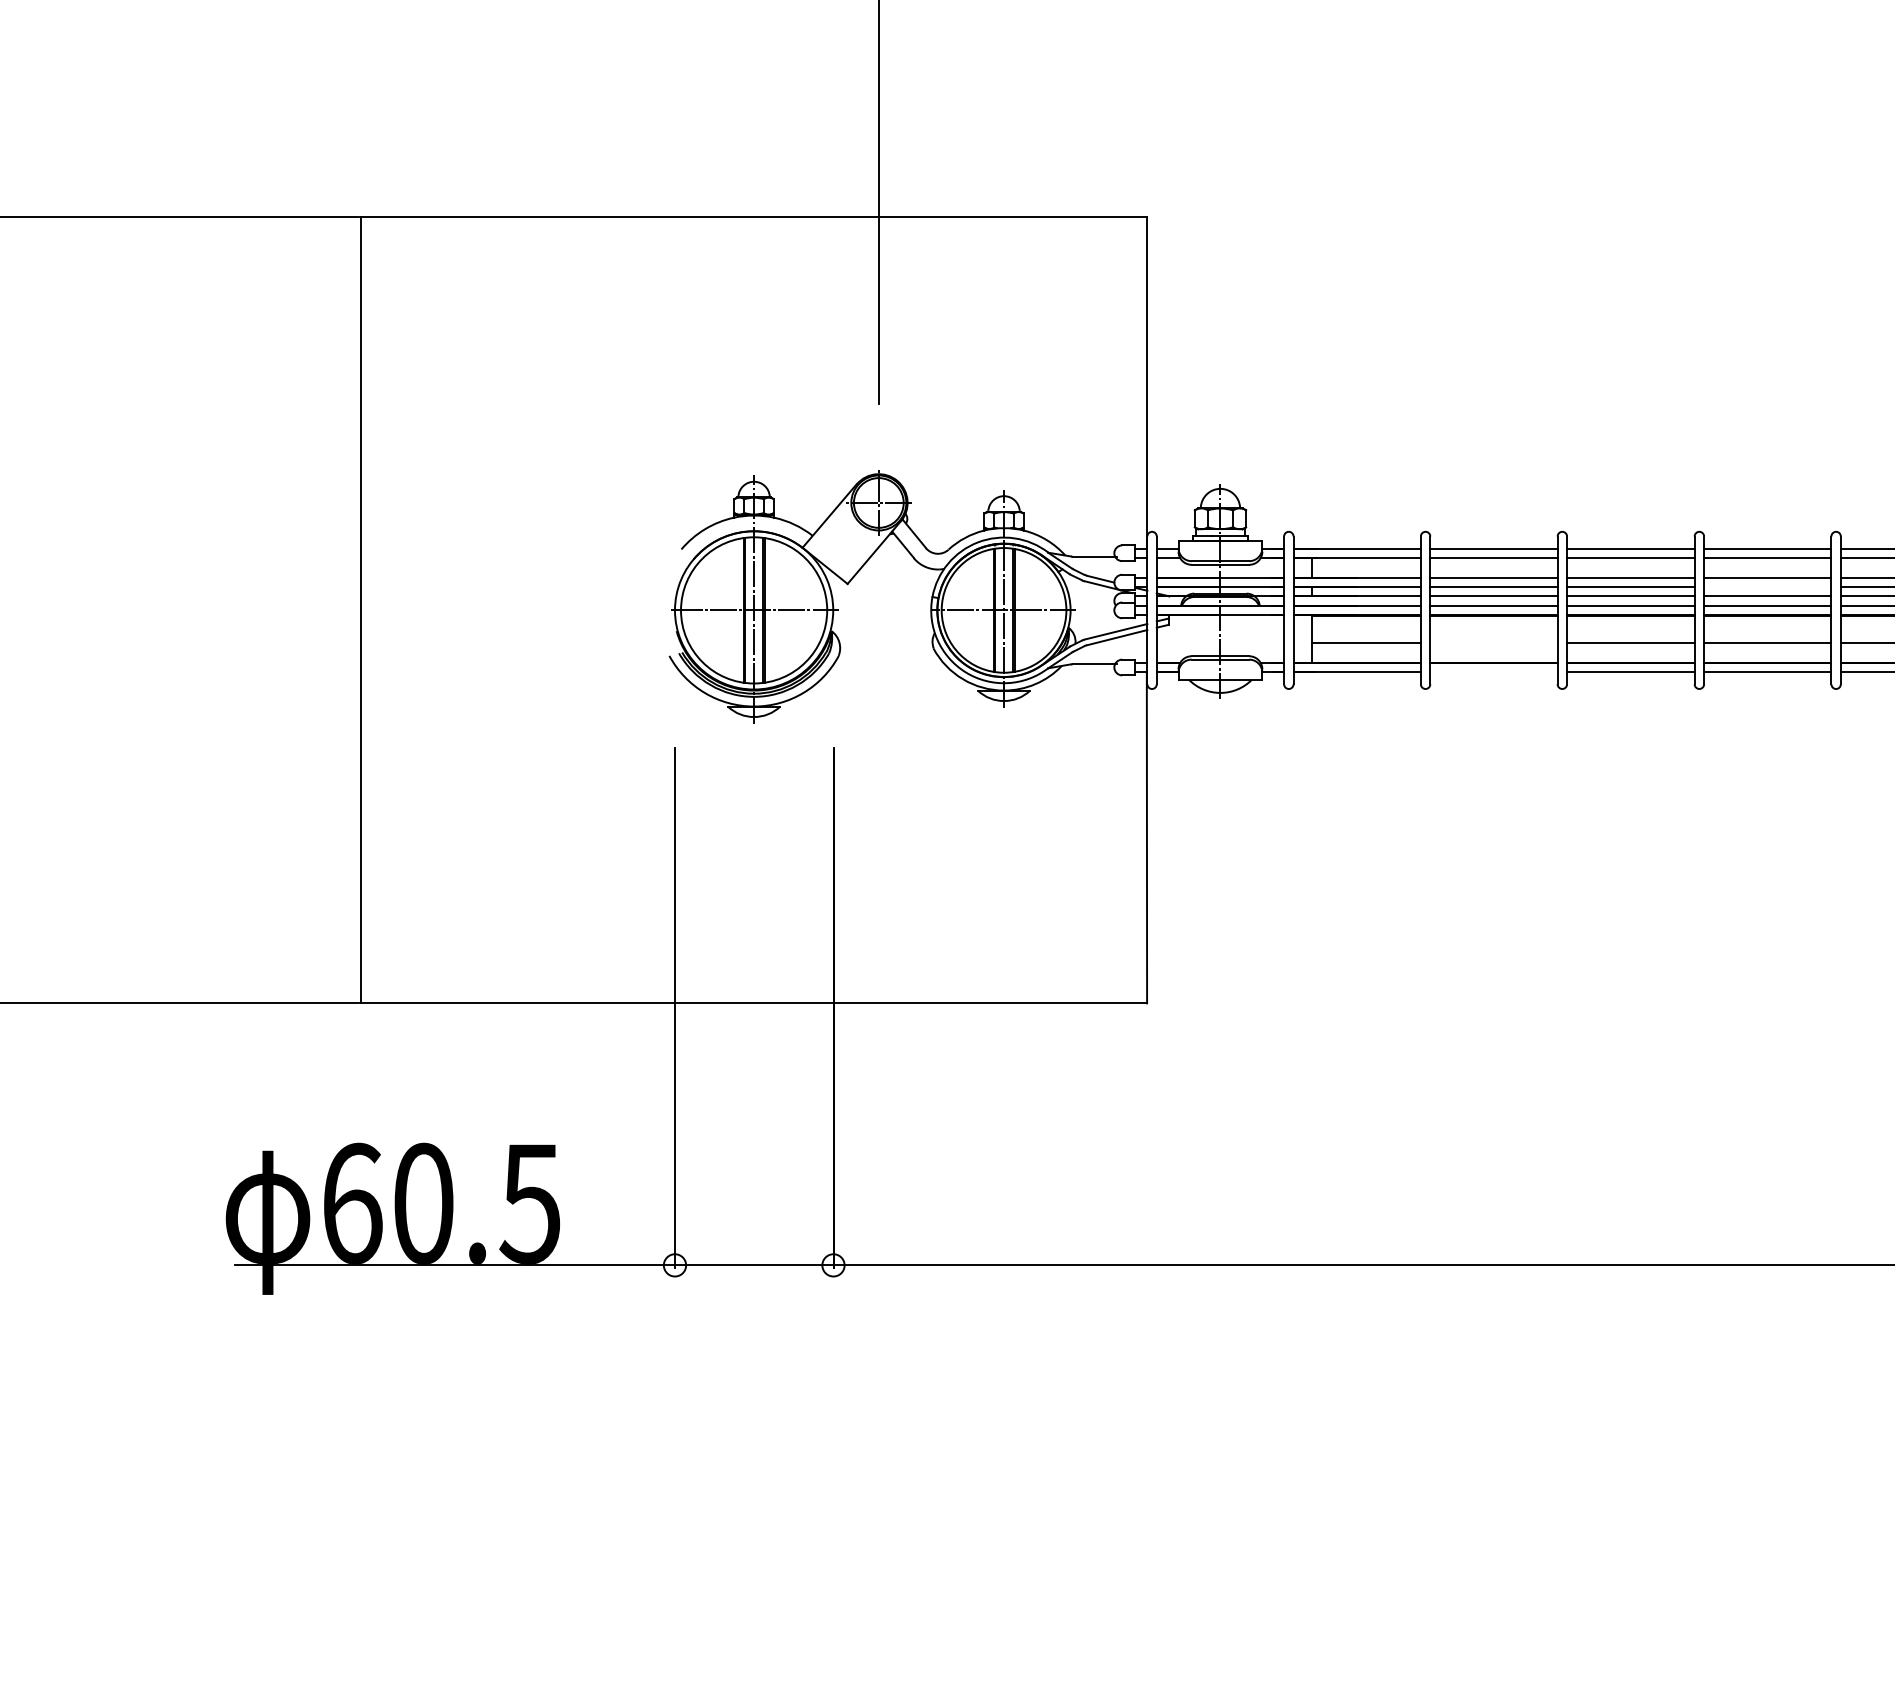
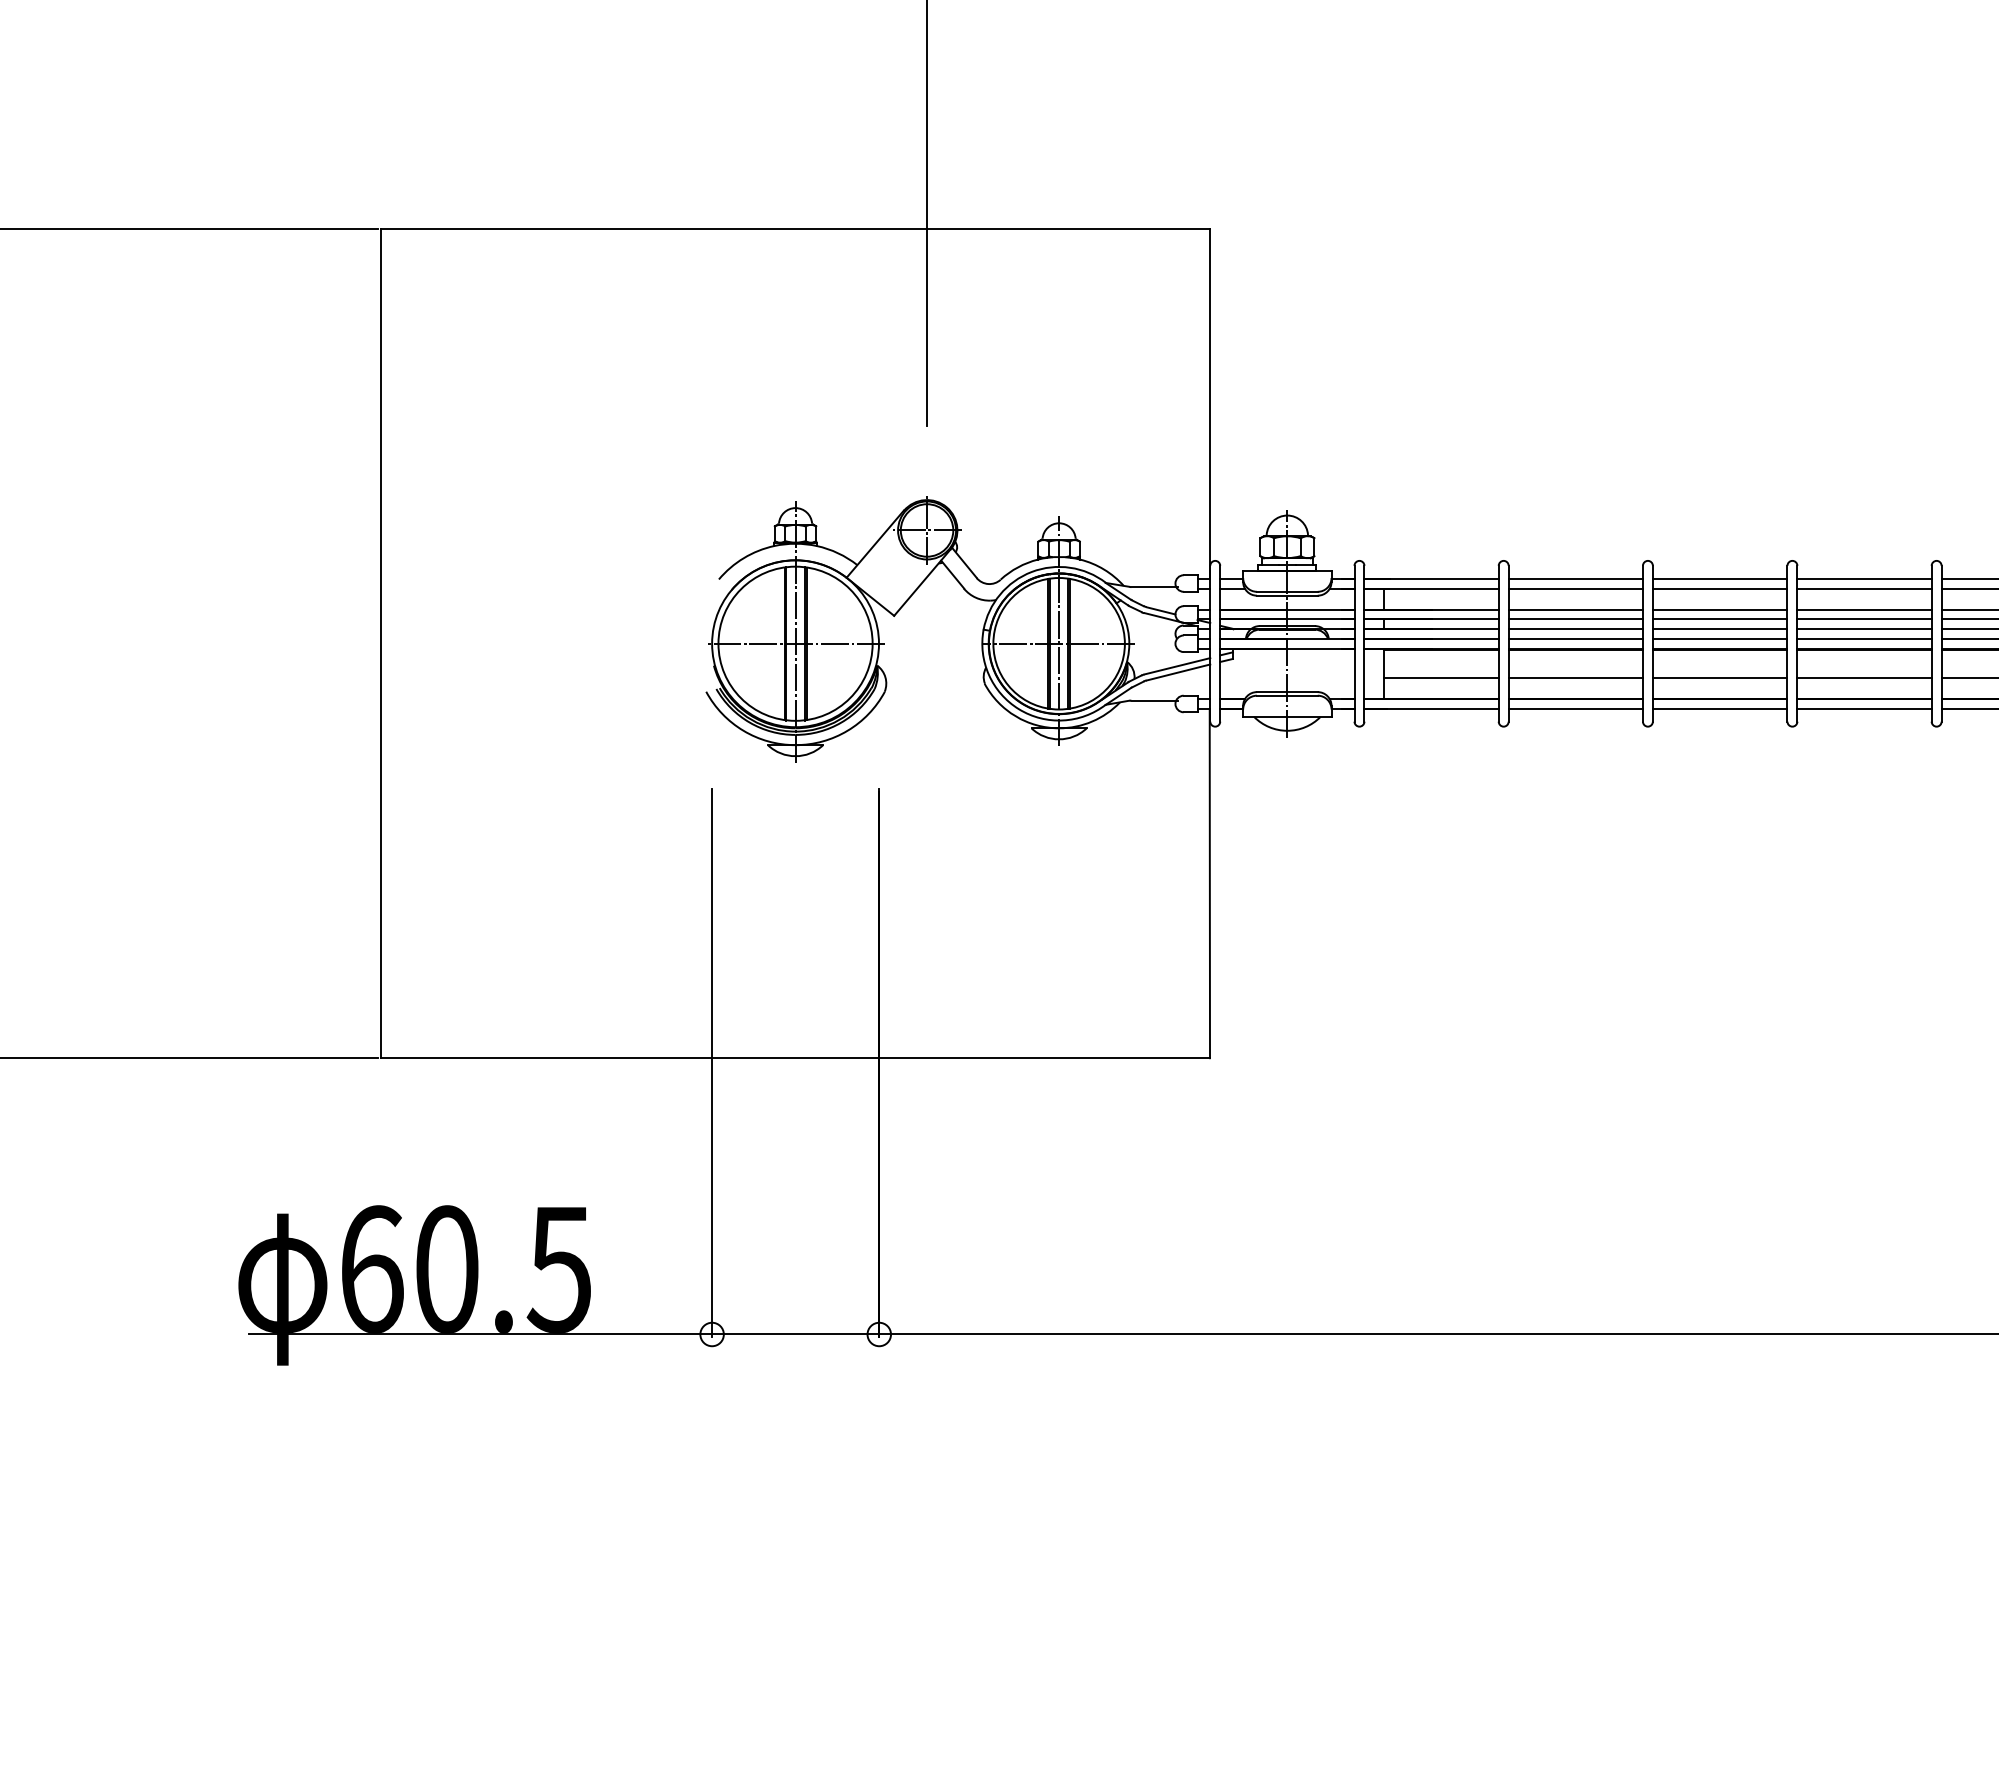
line: (1767, 587) -> (1864, 619), added
line: (1493, 642) -> (1575, 677), added
line: (1493, 672) -> (1575, 709), added

